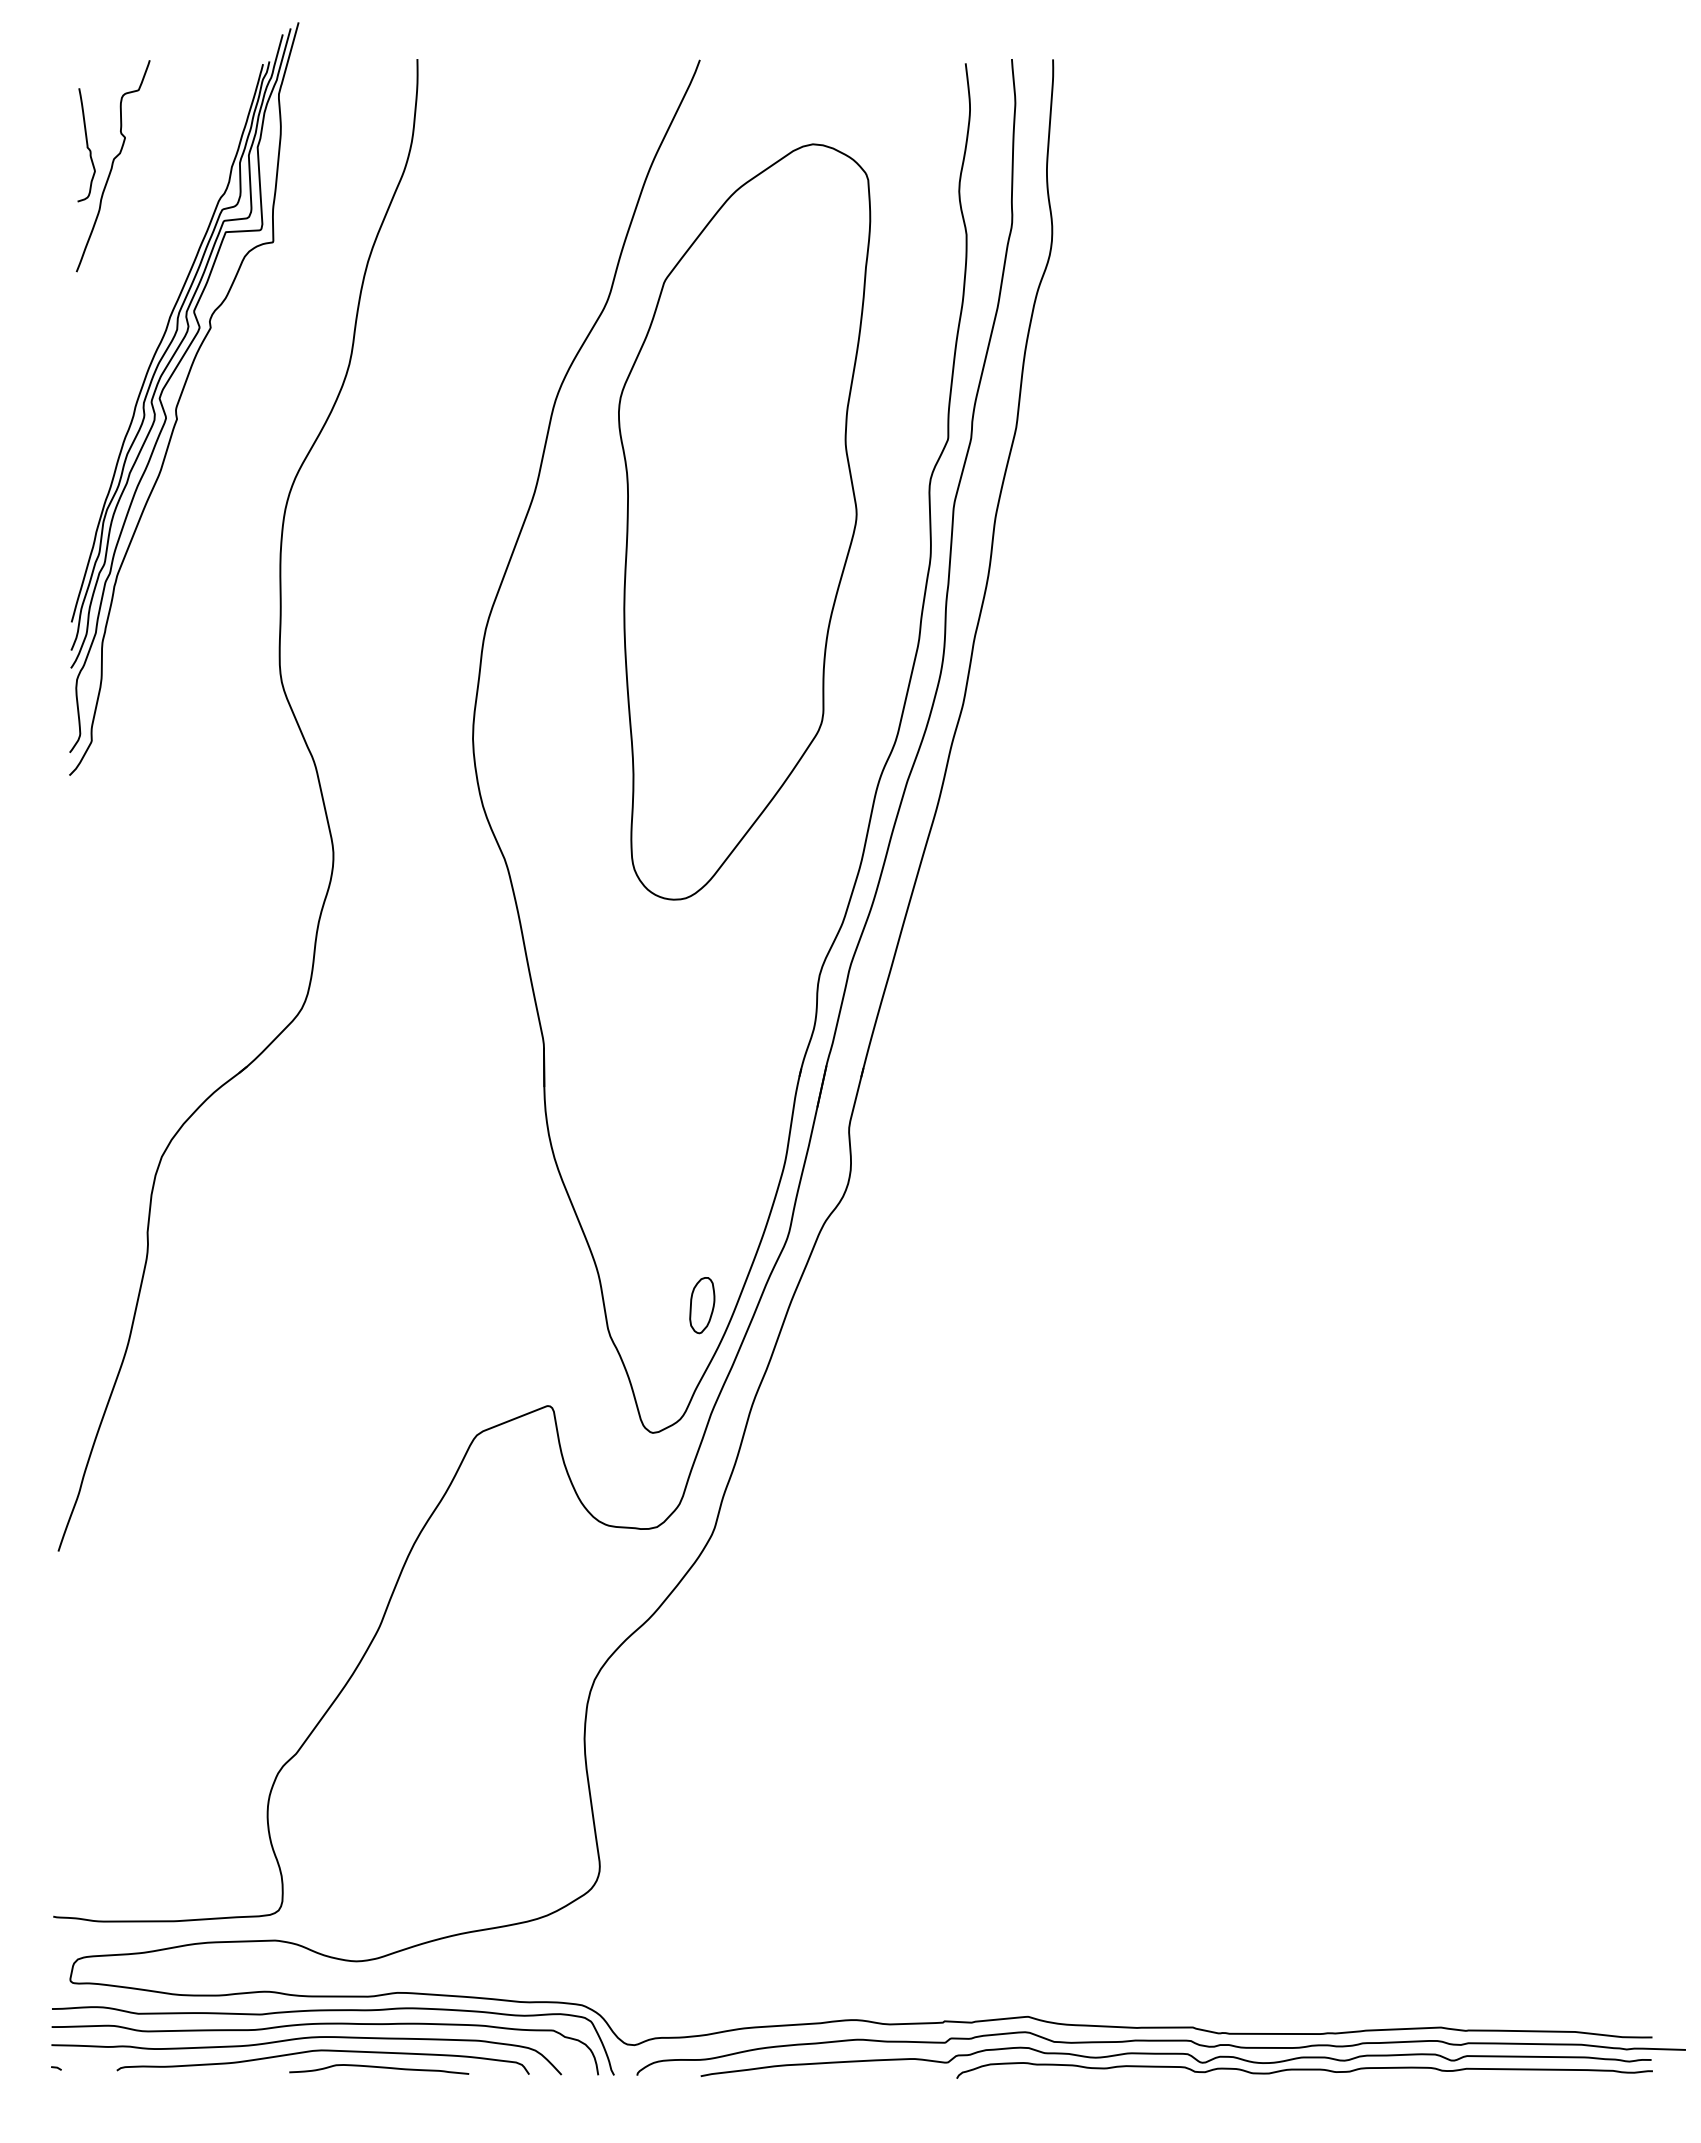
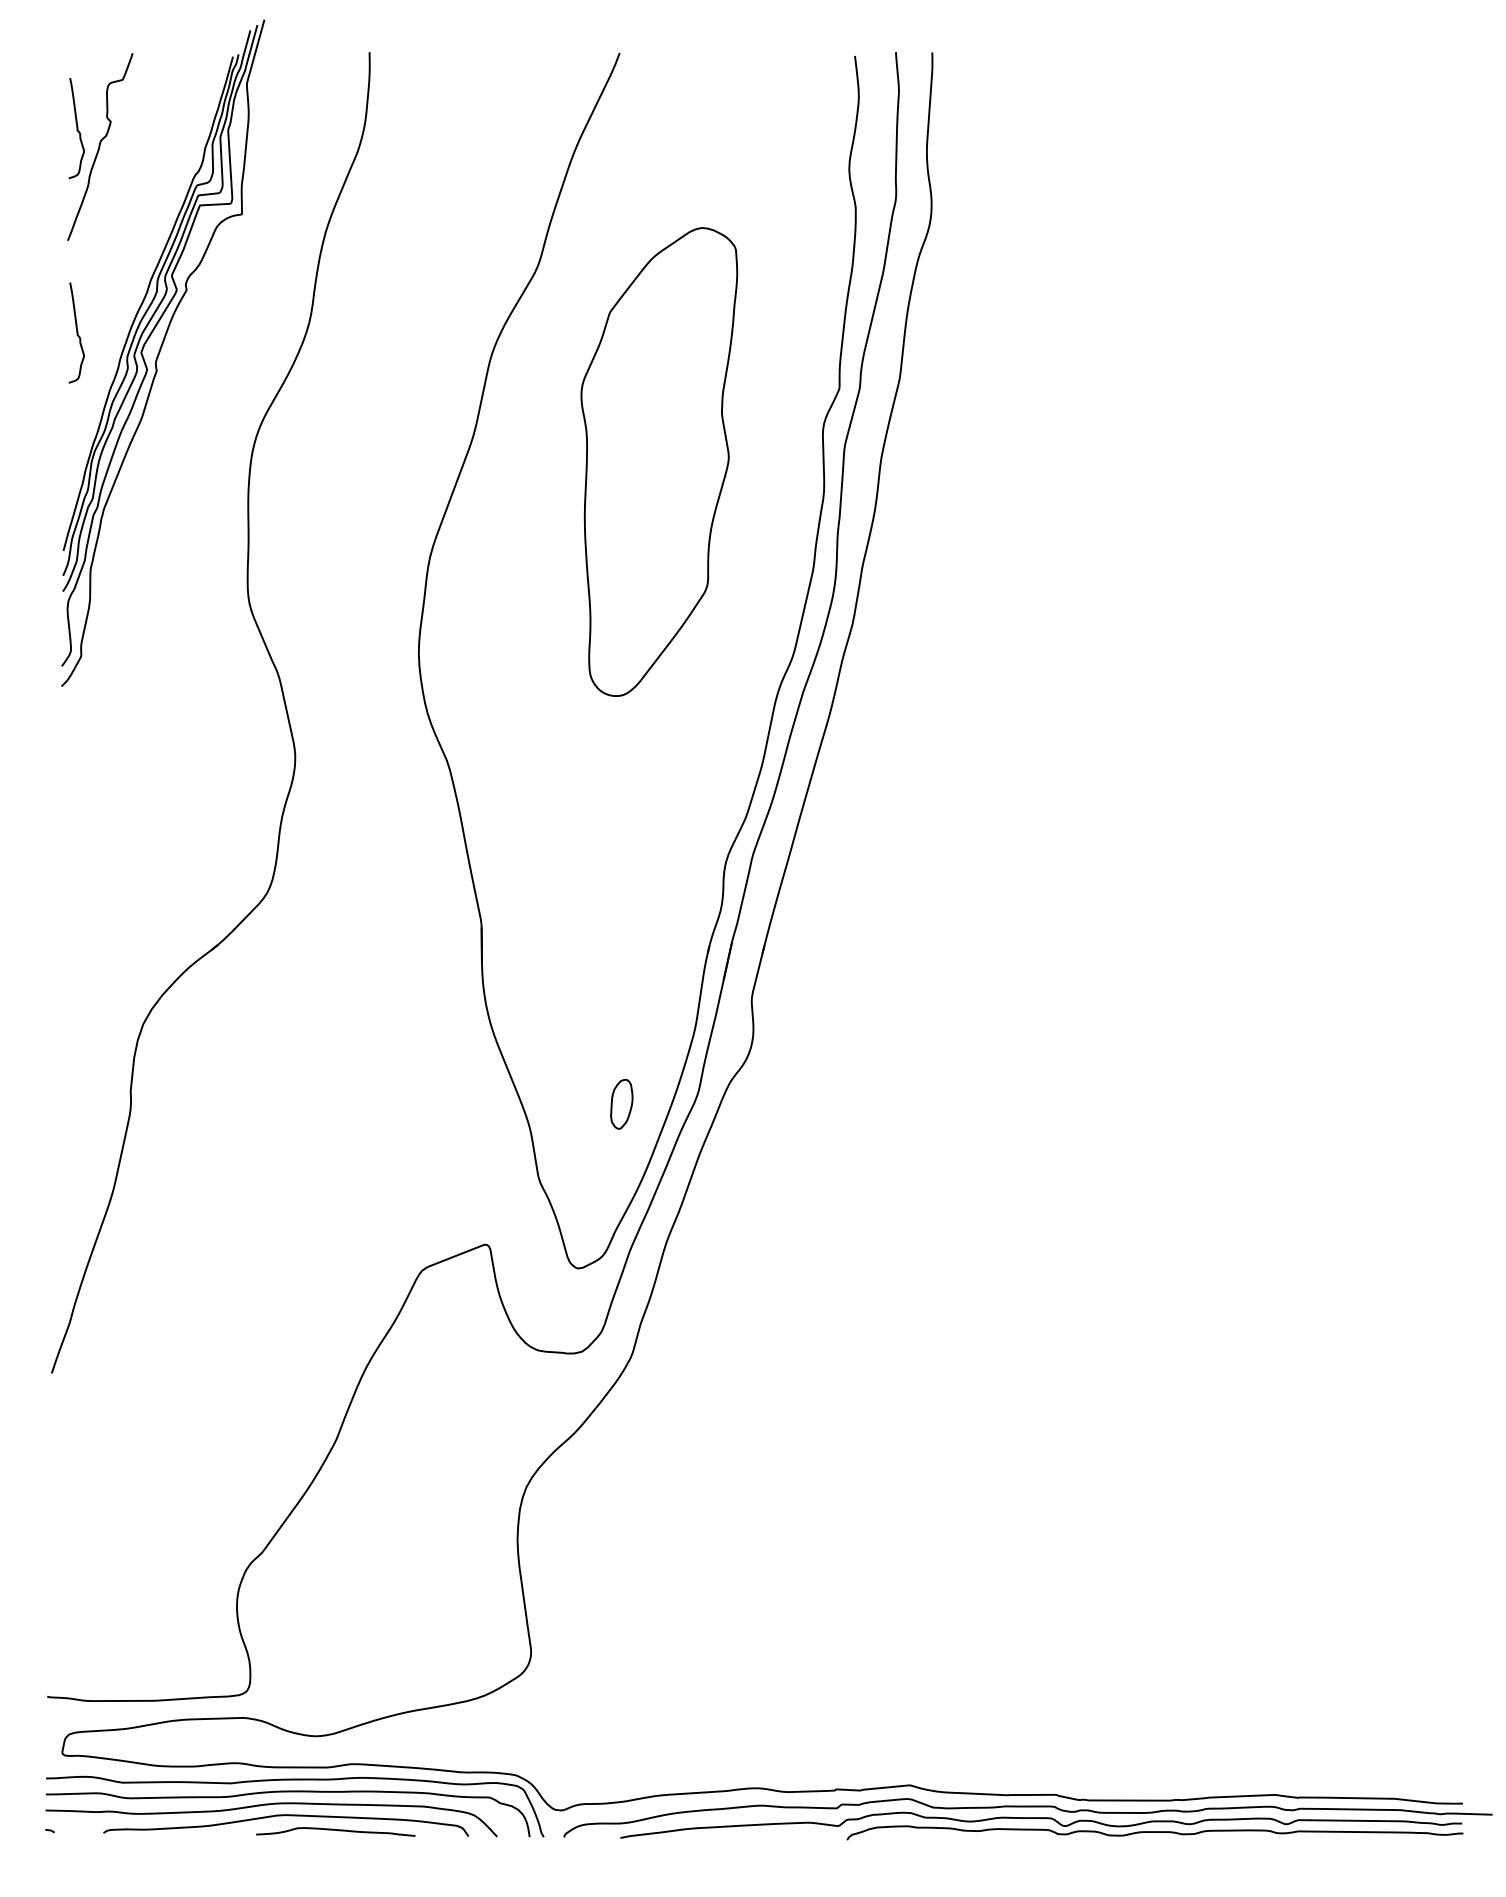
curve: (86, 376) -> (76, 333), added
part: (744, 521) -> (659, 461), size x0.7
part: (702, 1305) -> (621, 1104), moved

